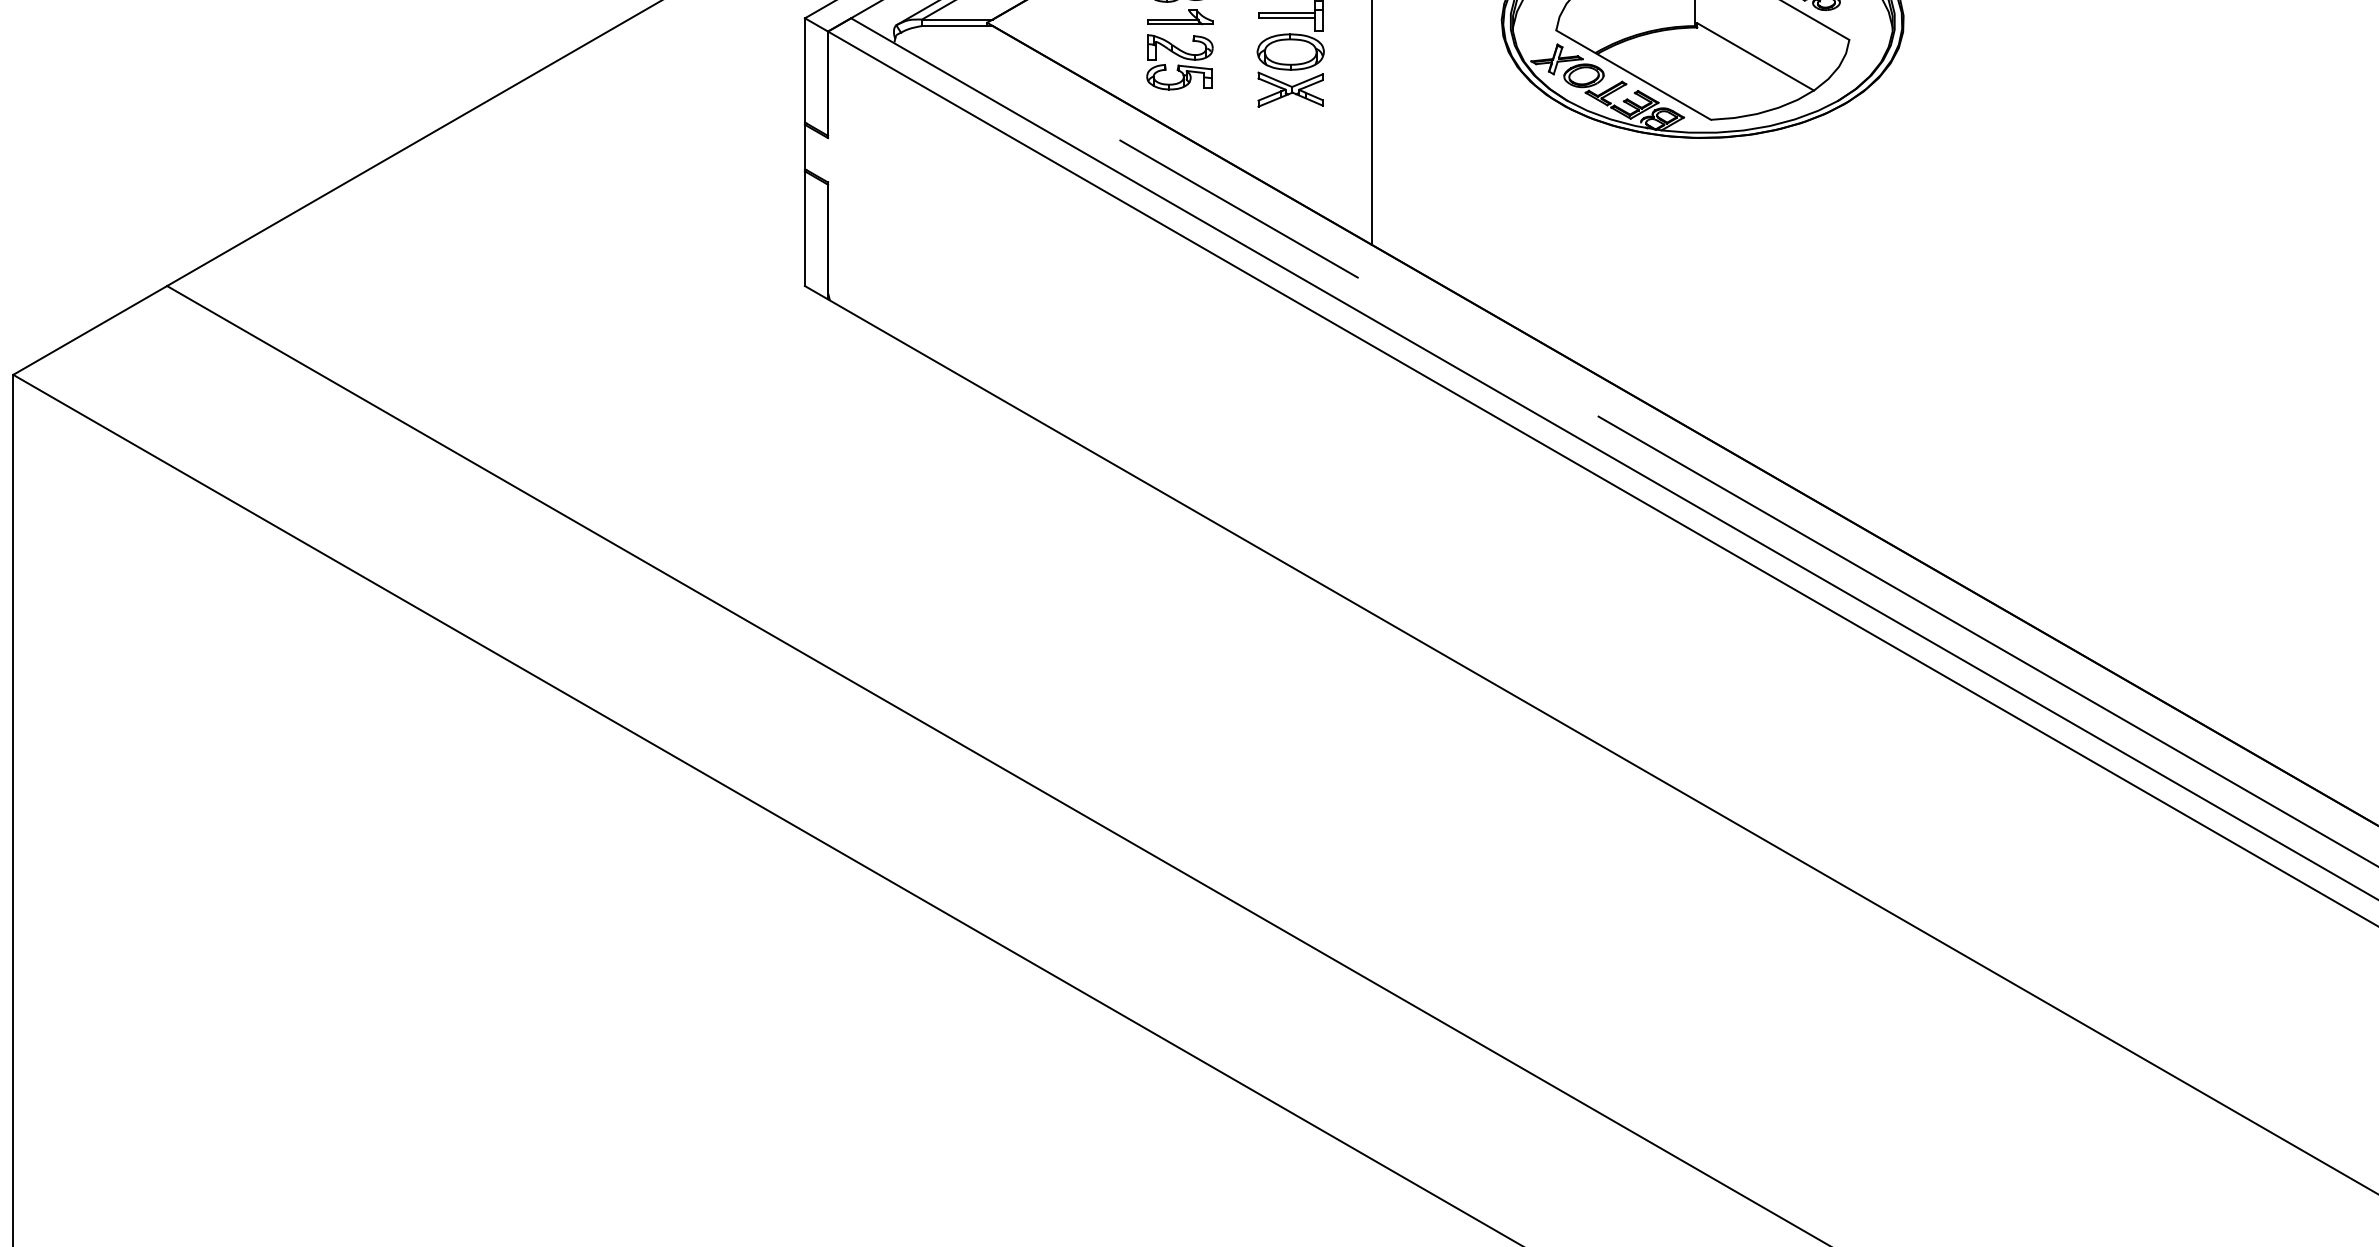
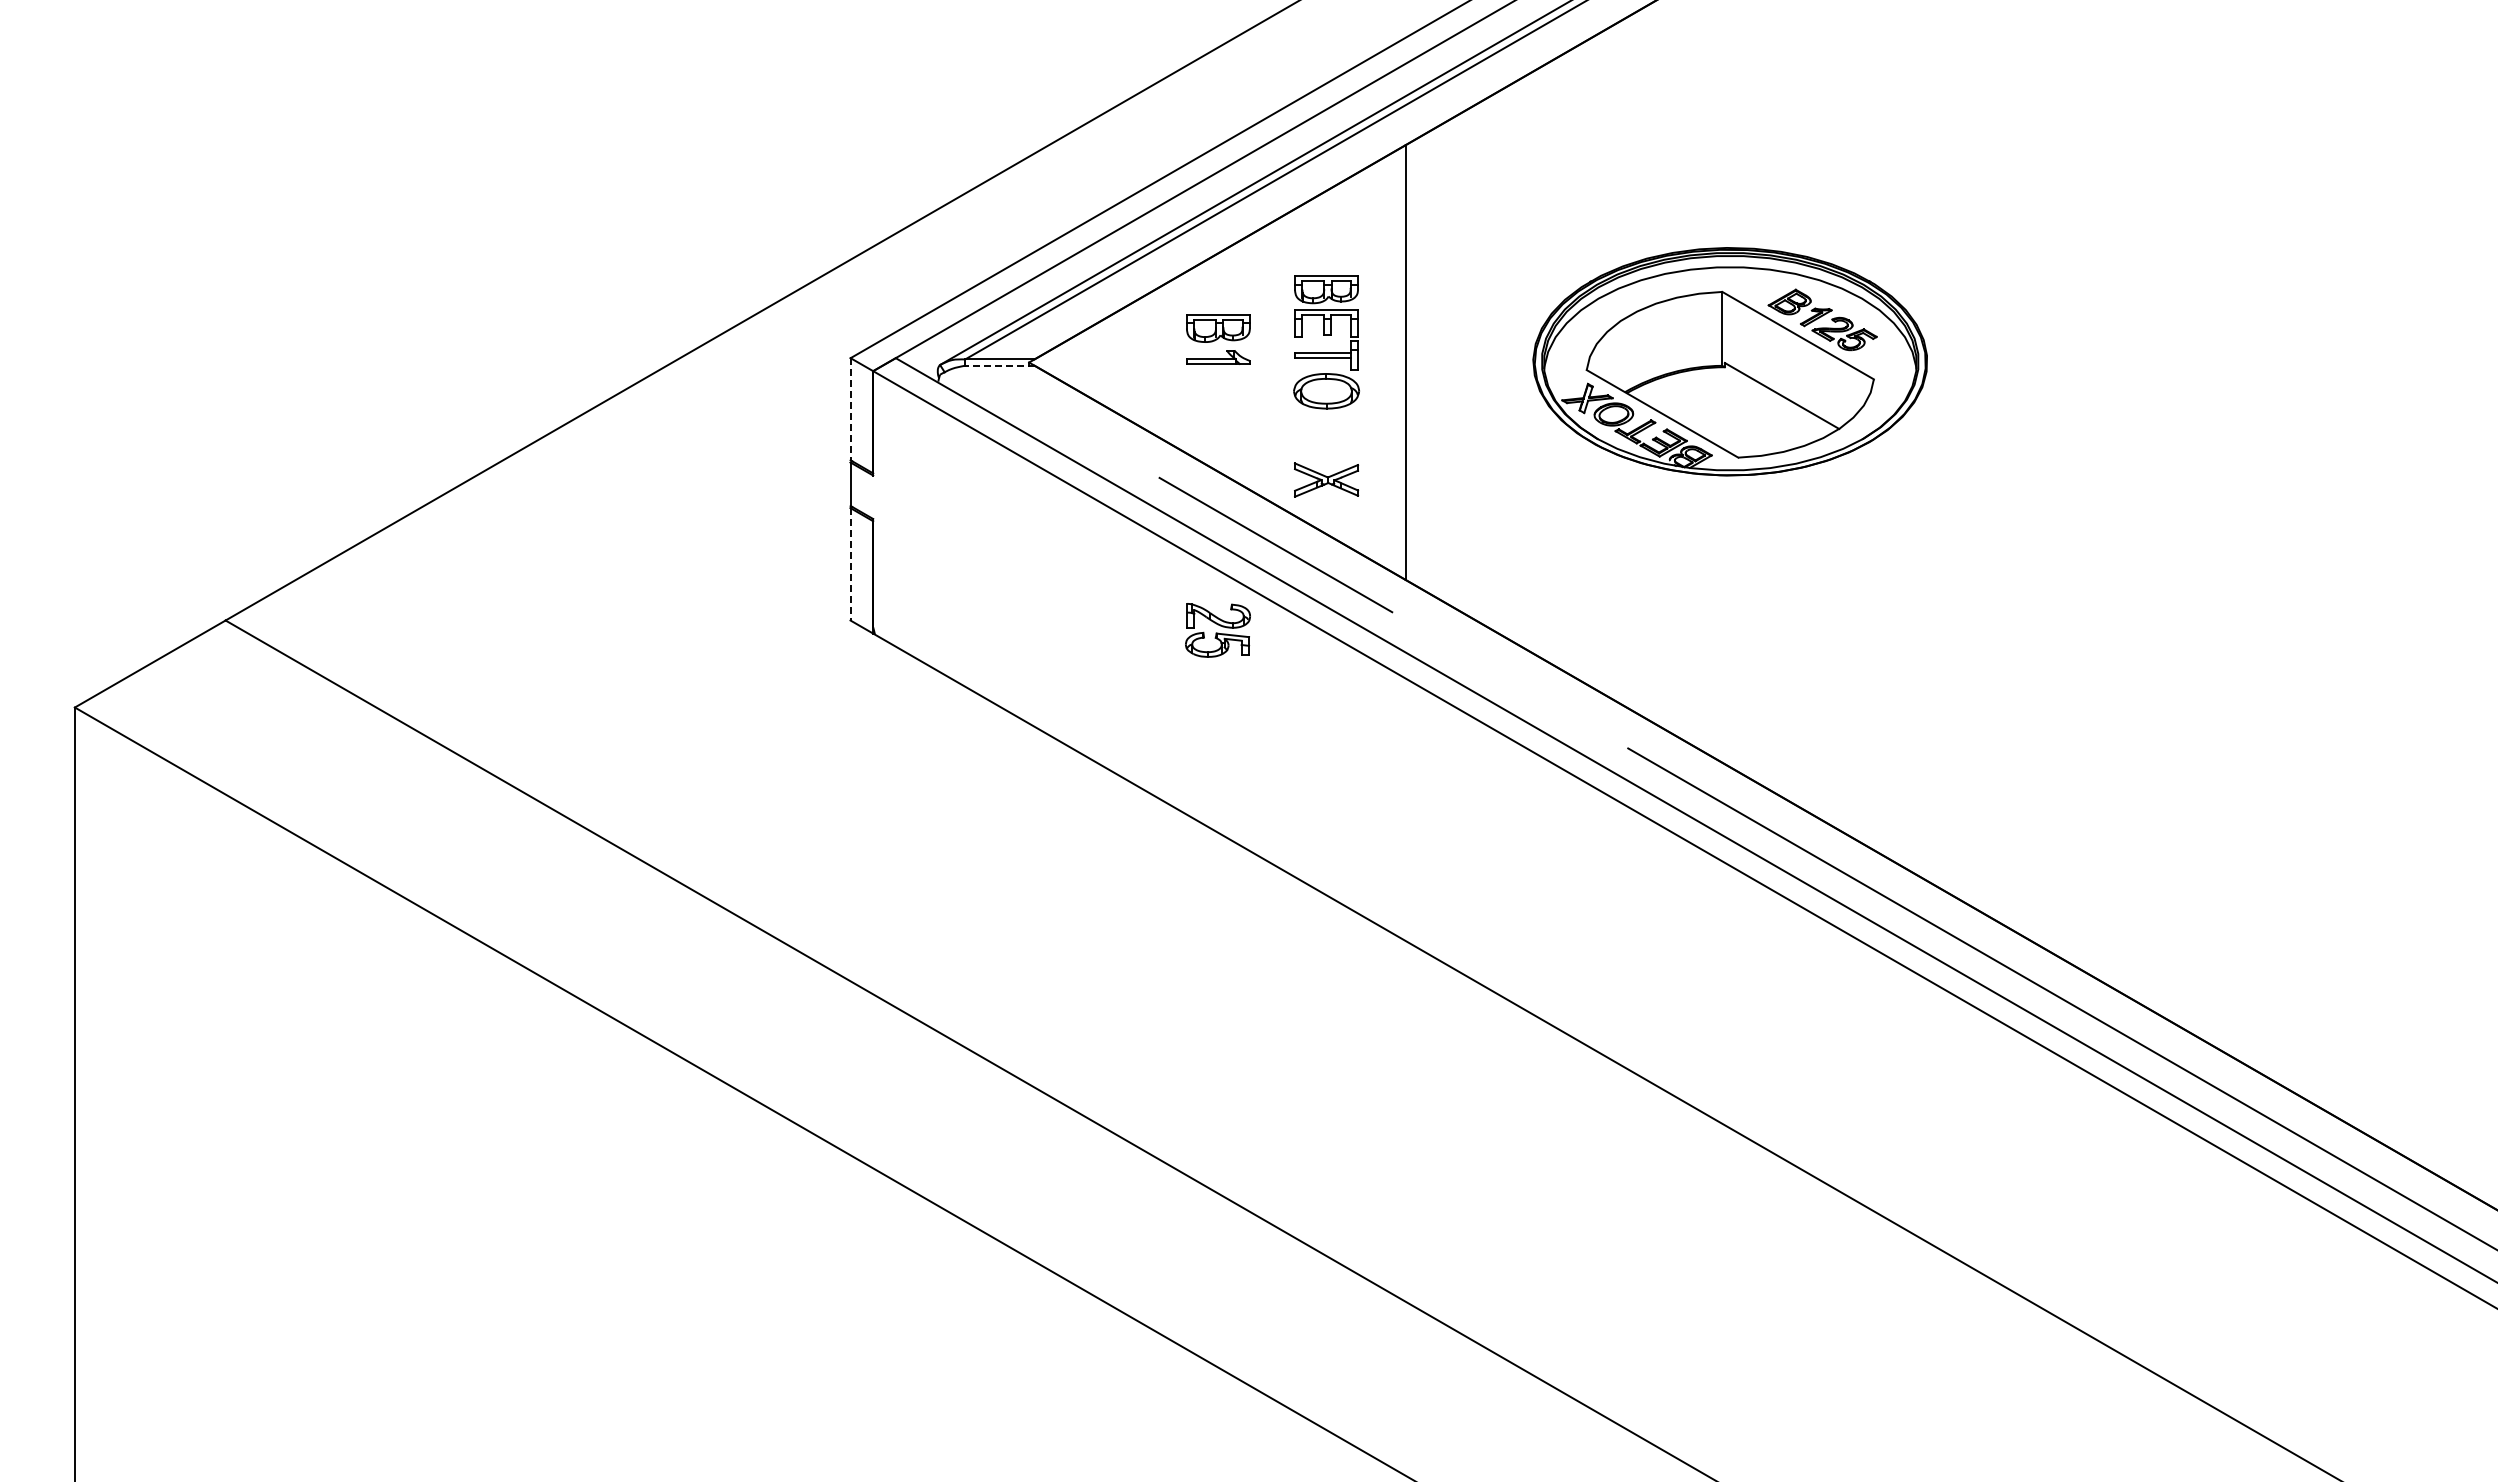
line: (956, 25) -> (999, 365), solid -> dashed
part: (1179, 62) -> (1217, 630), moved
line: (804, 70) -> (850, 409), solid -> dashed
part: (1290, 89) -> (1326, 479), moved
line: (804, 228) -> (850, 564), solid -> dashed

